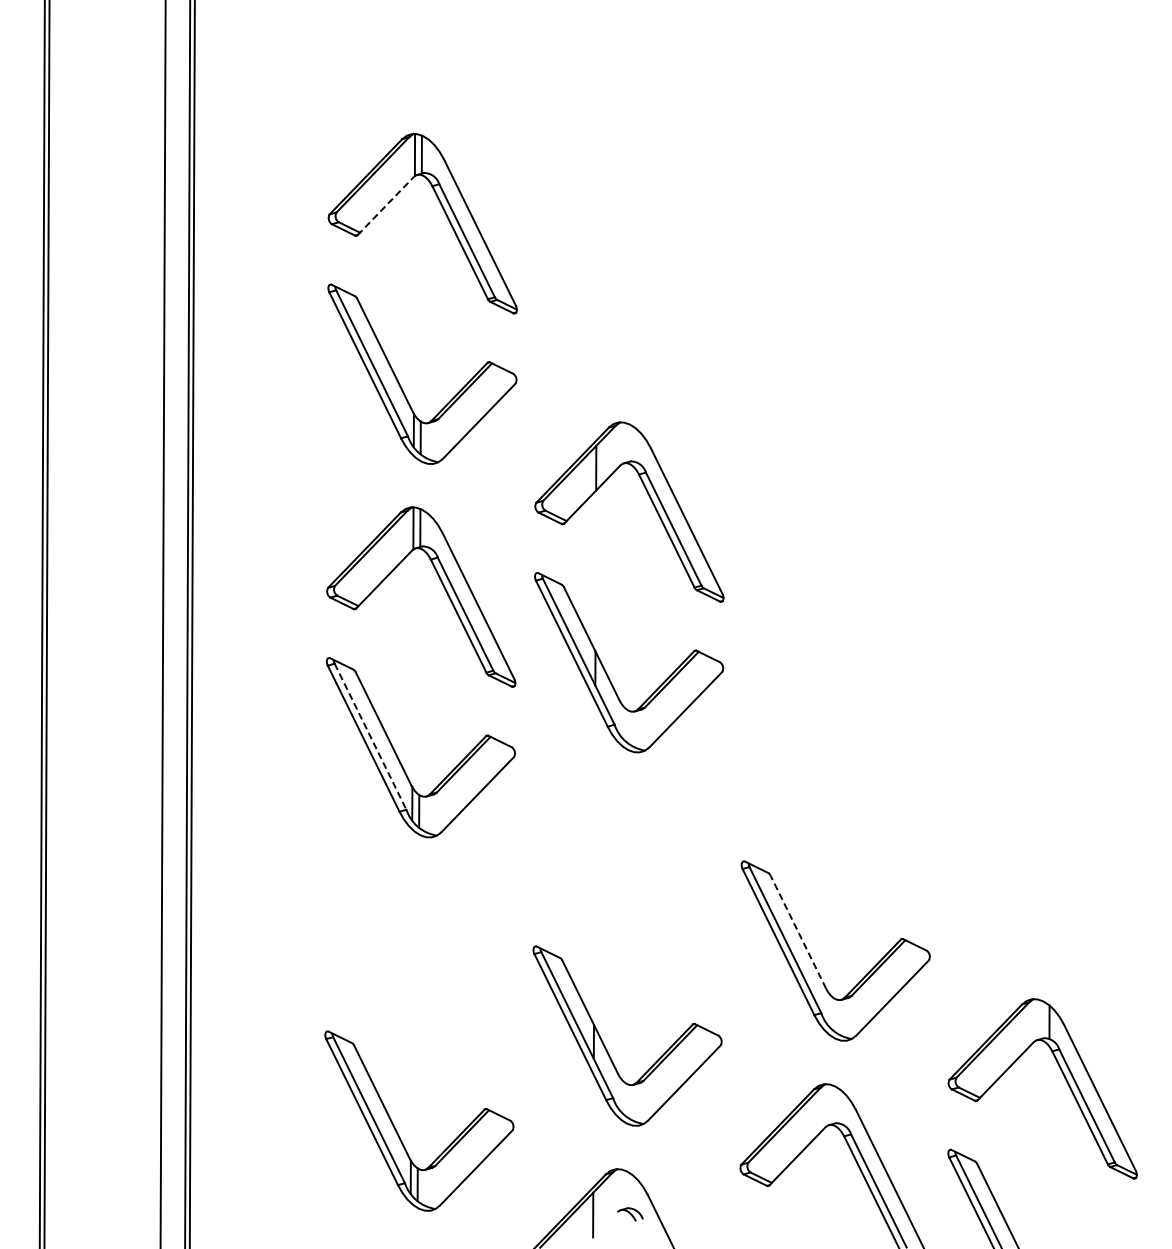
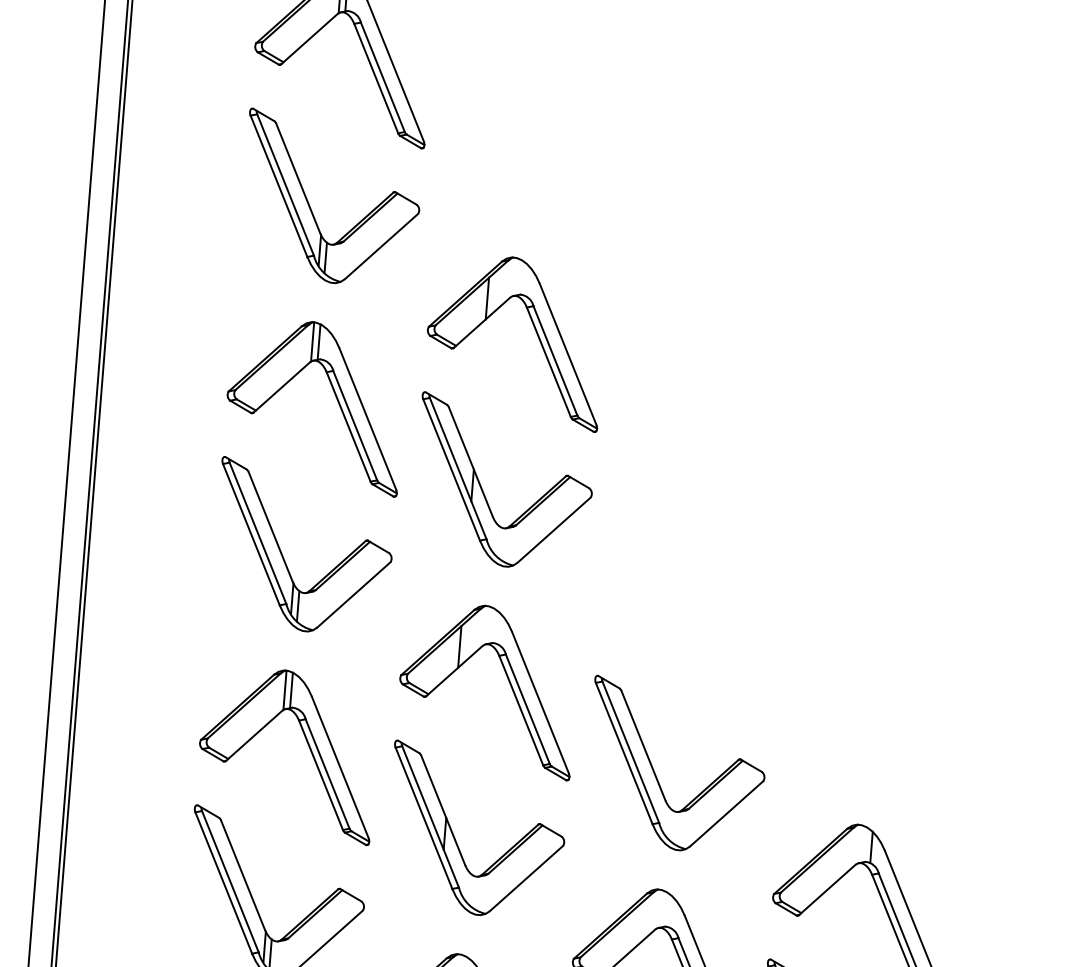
line: (385, 205) -> (309, 38), dashed -> solid
line: (370, 737) -> (257, 534), dashed -> solid
part: (649, 874) -> (508, 681), added
line: (798, 932) -> (643, 746), dashed -> solid
part: (441, 960) -> (308, 747), added

